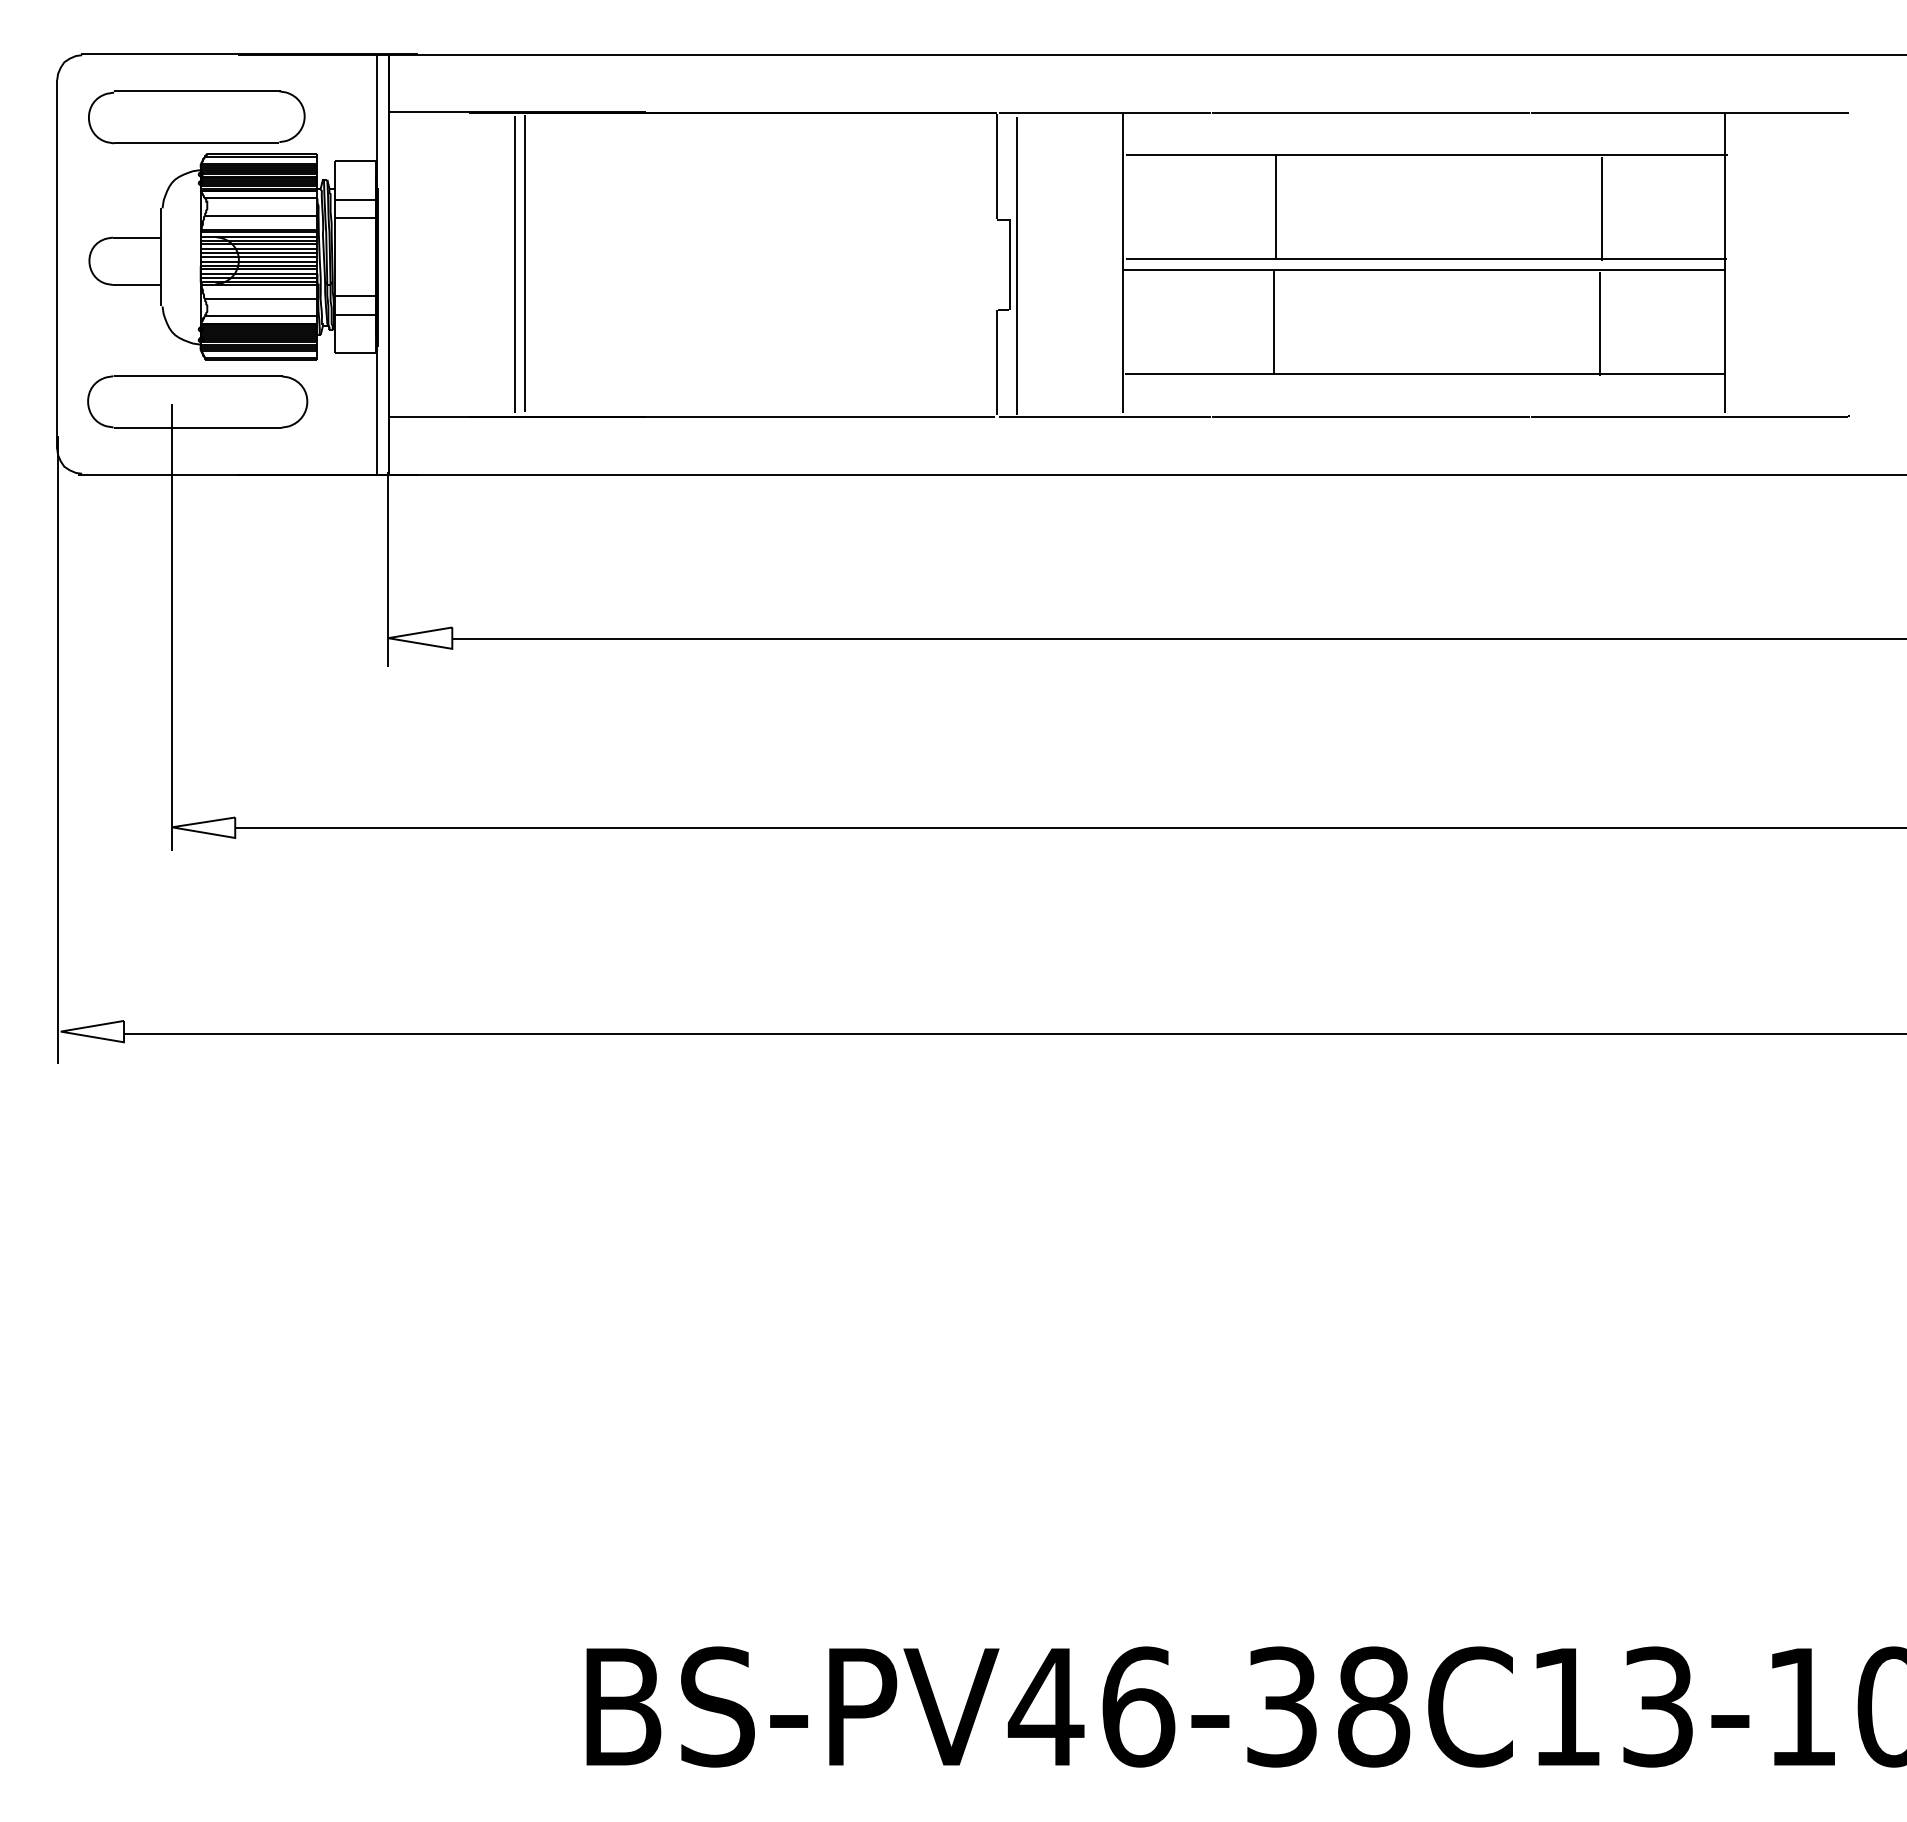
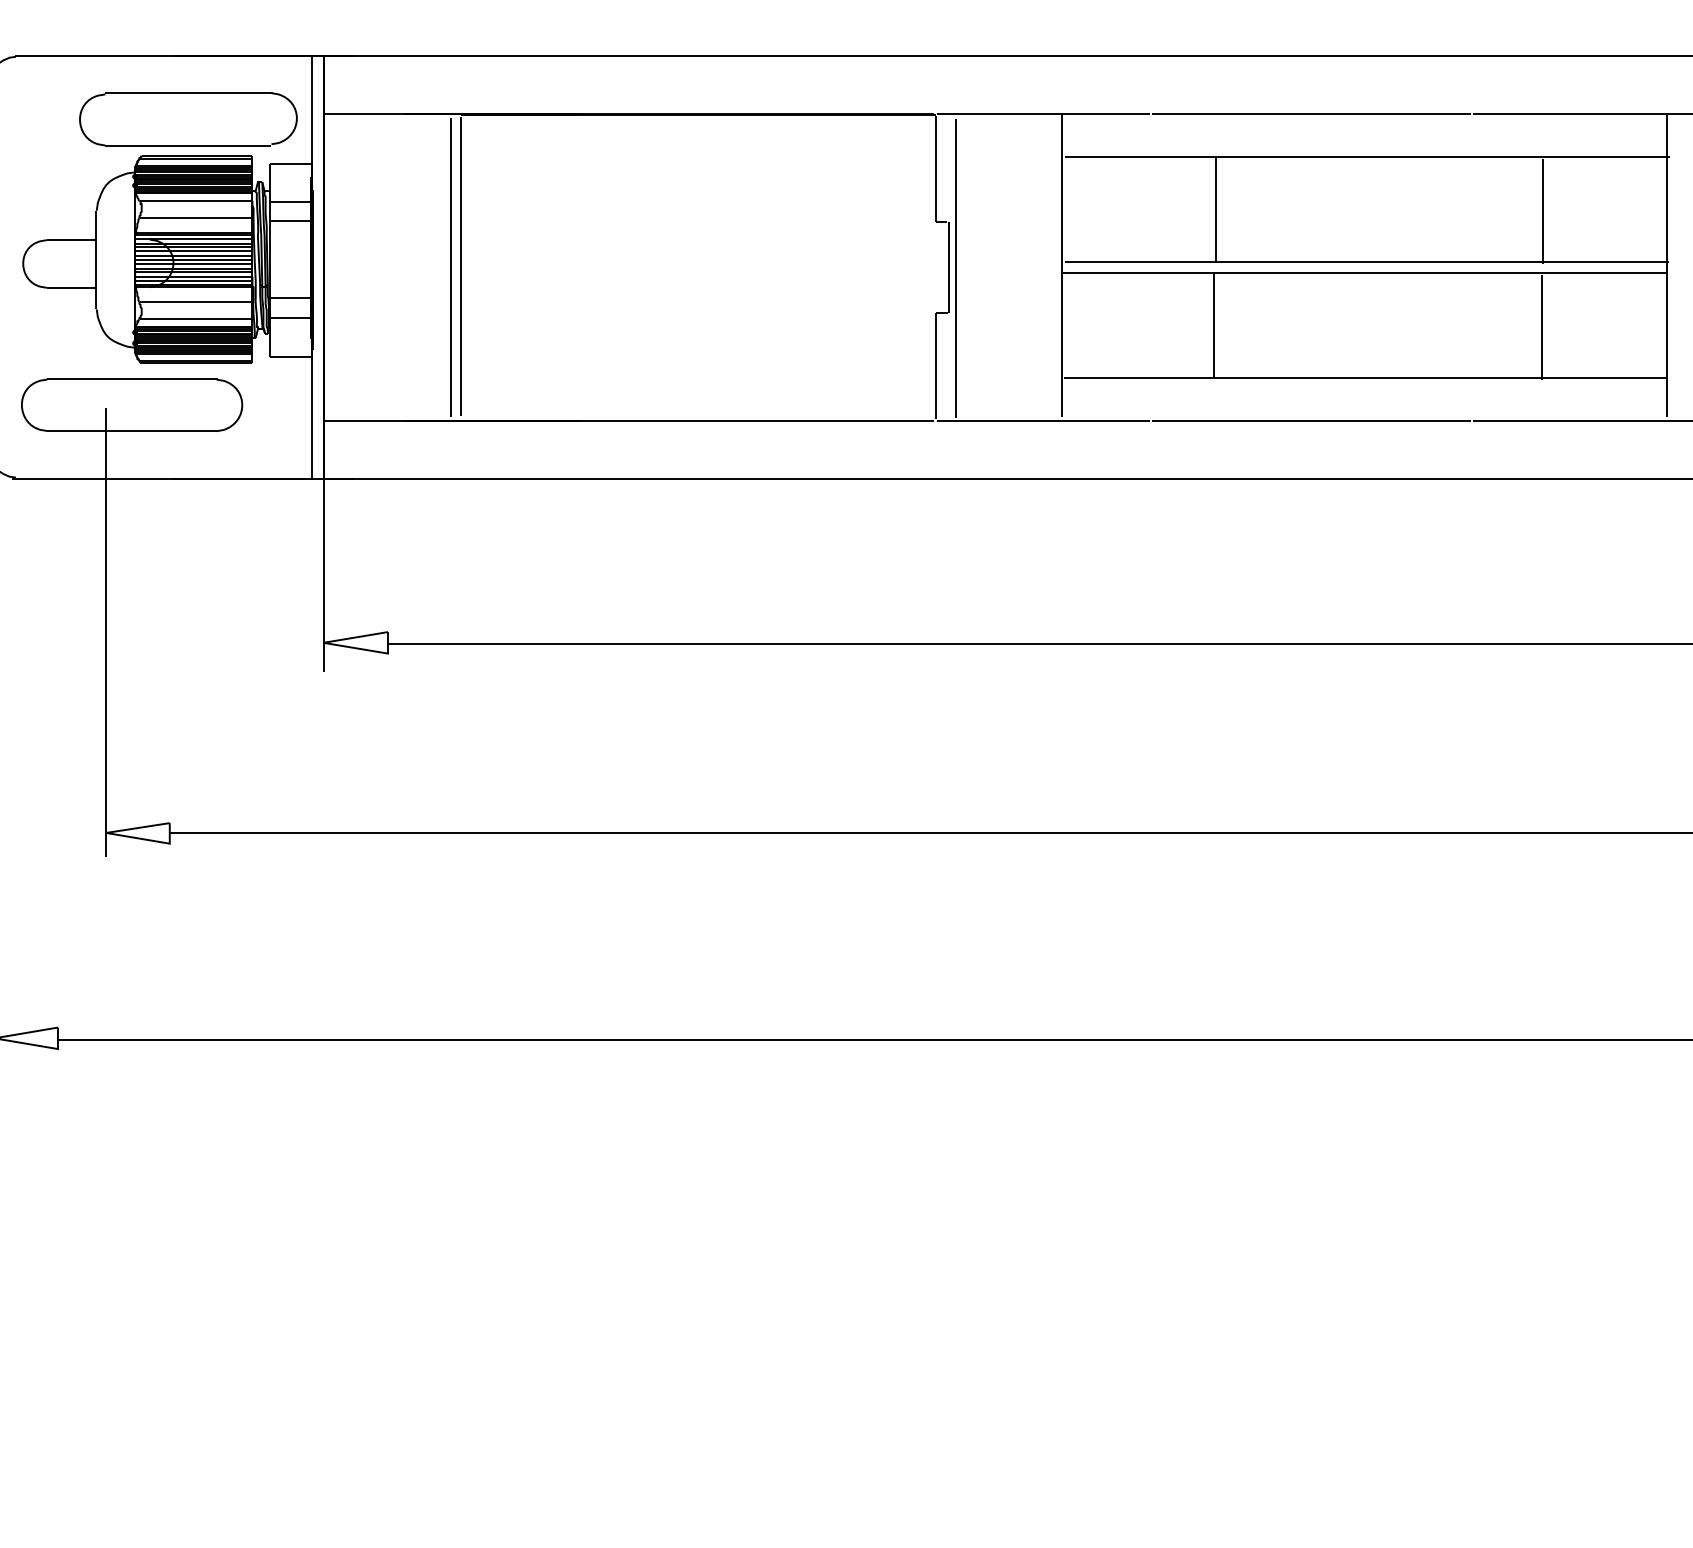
part: (196, 117) -> (188, 119), moved

